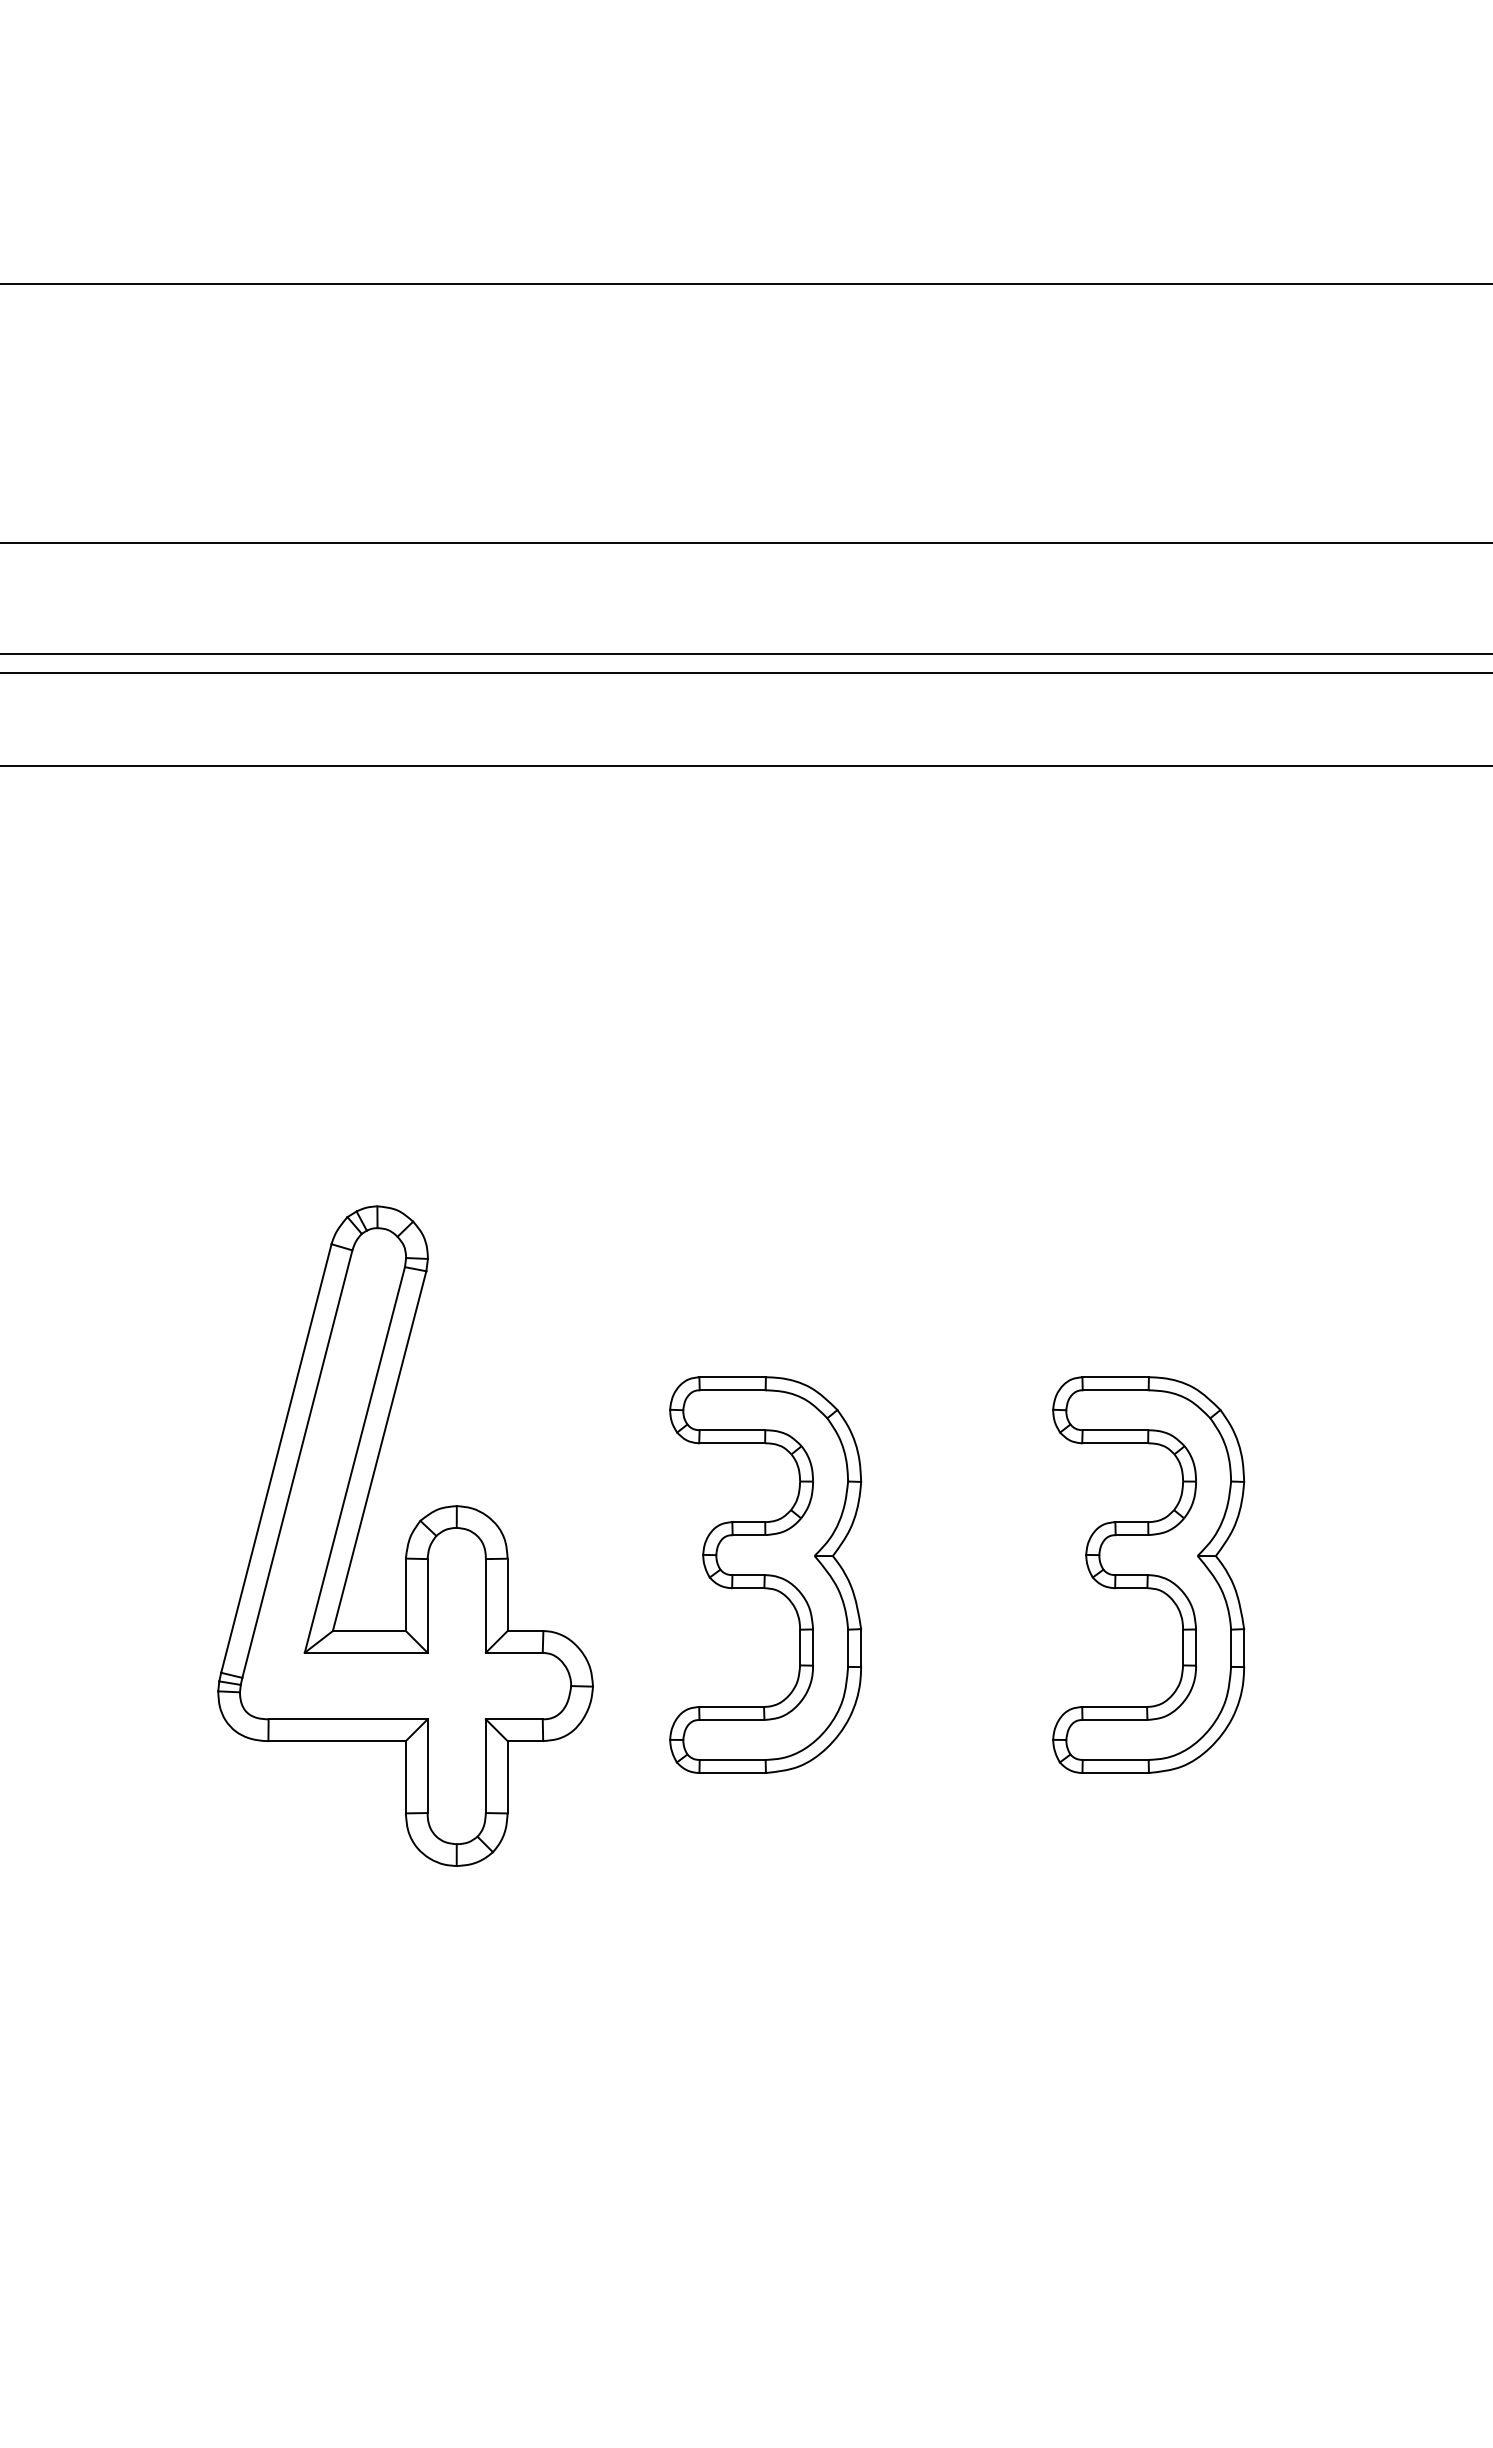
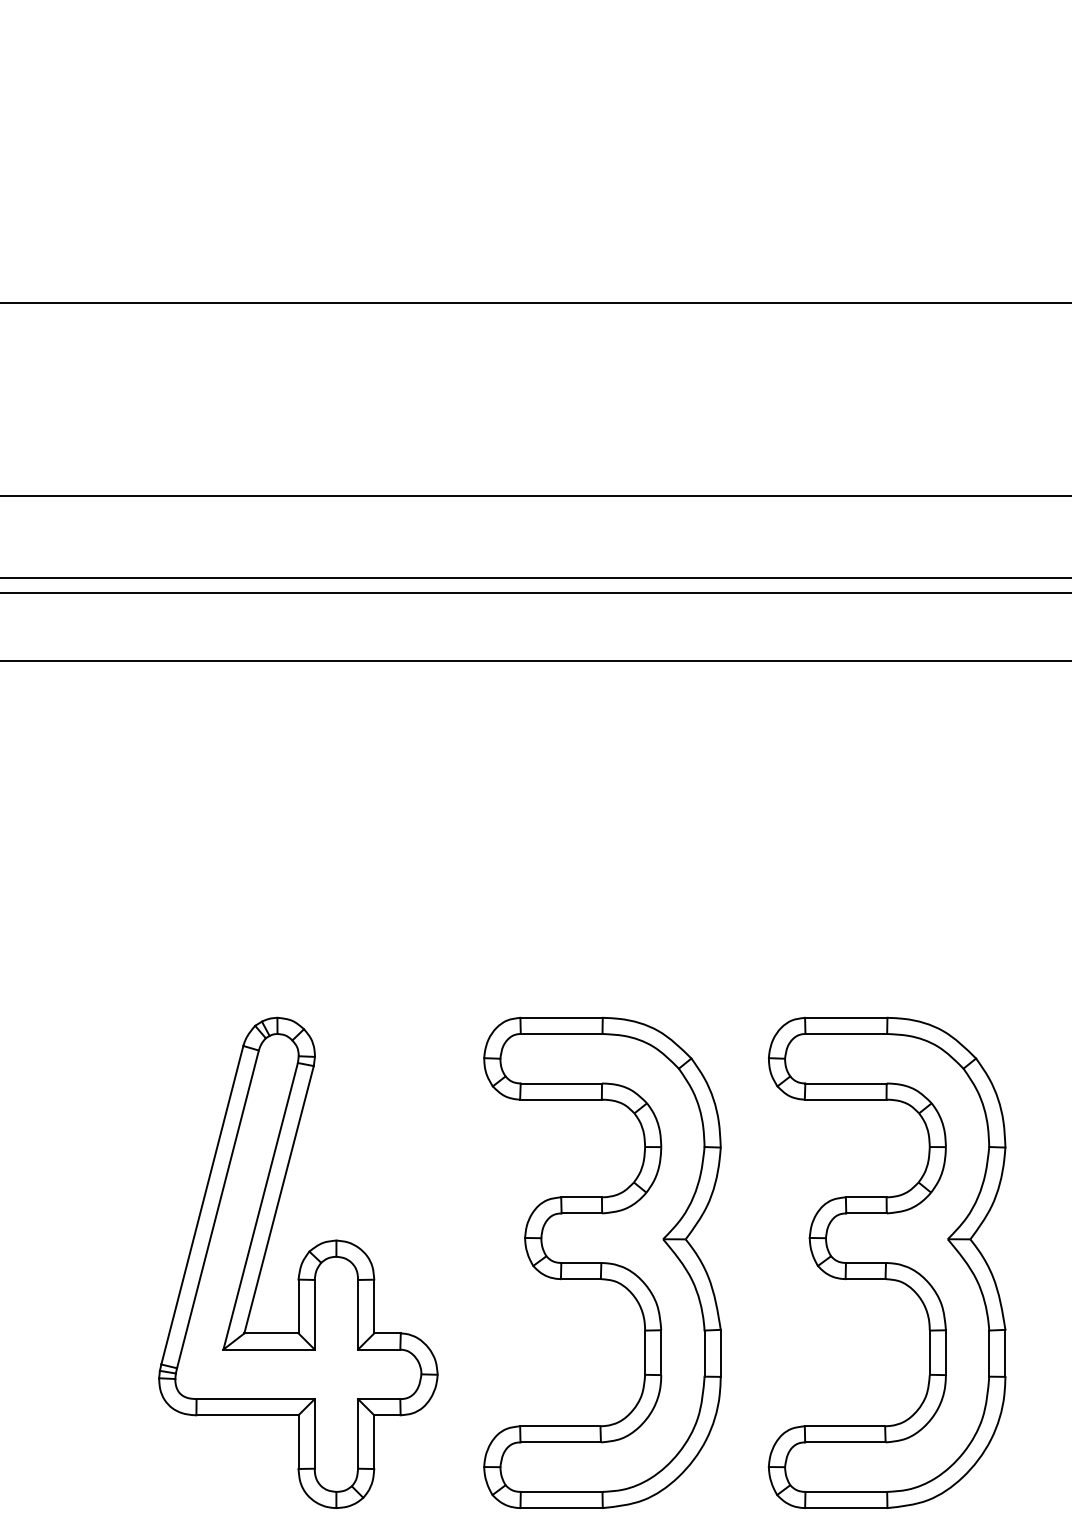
part: (405, 1535) -> (298, 1262), moved
part: (765, 1574) -> (602, 1262), size x1.67
part: (1148, 1574) -> (886, 1262), size x1.67

